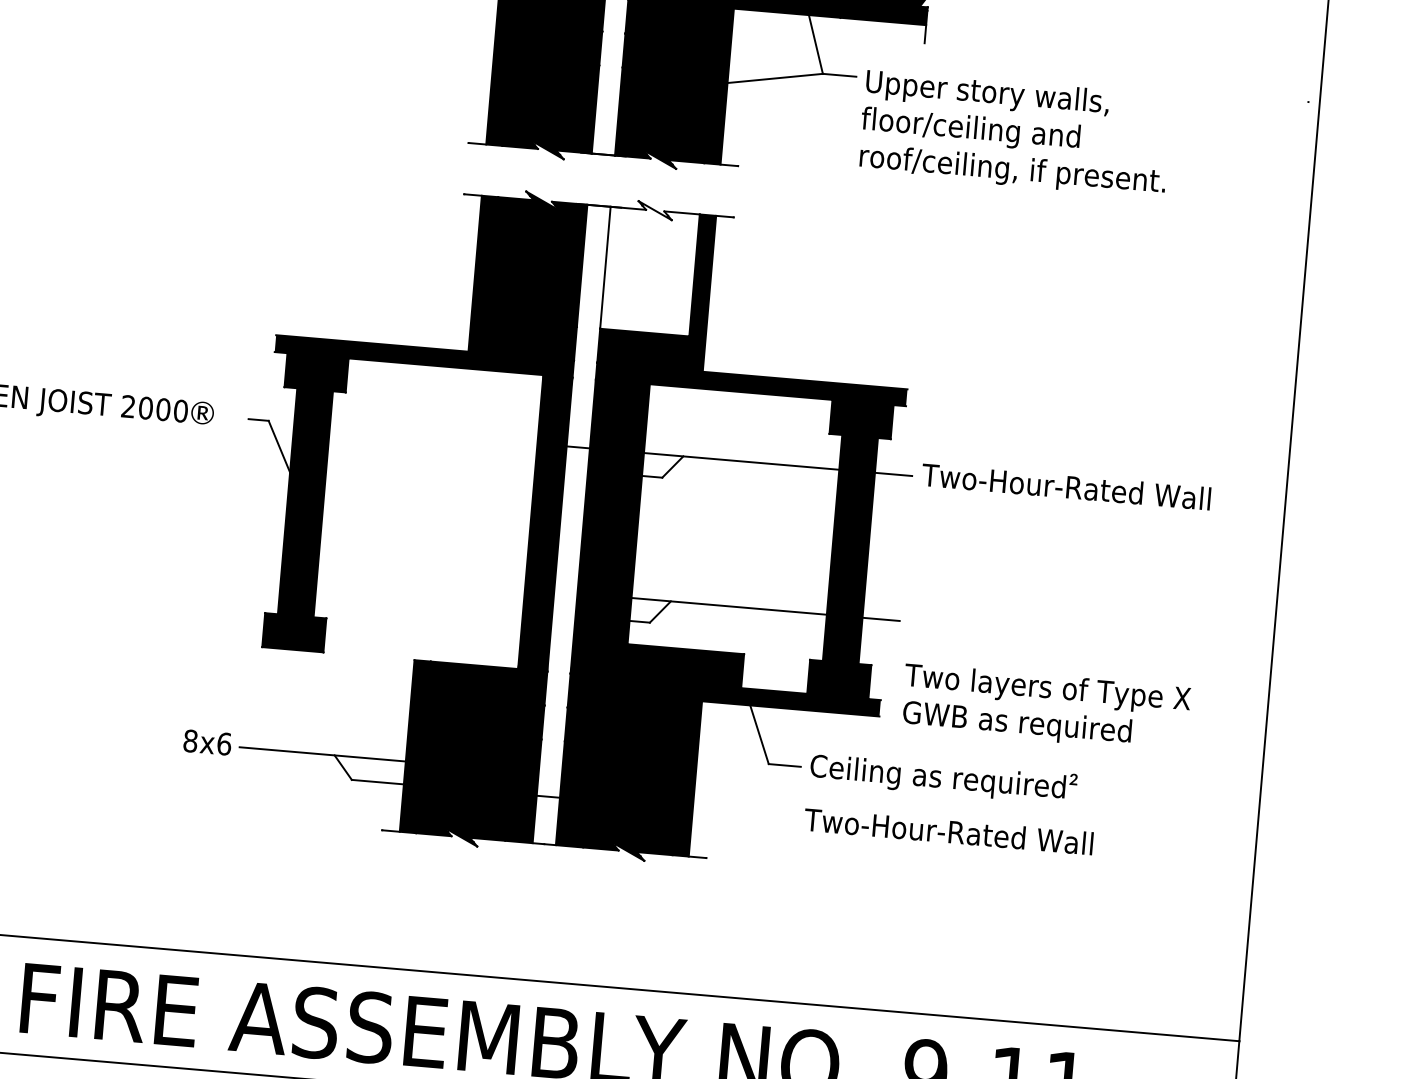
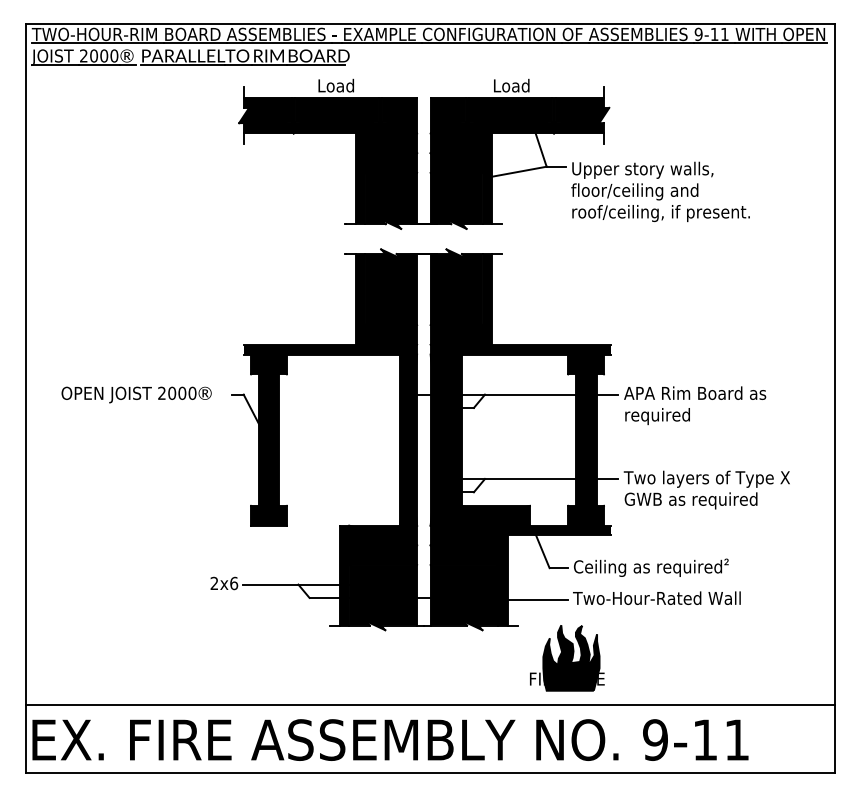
fill: (650, 268) -> (456, 287), added
text: (1064, 507) -> (707, 405), Two-Hour-Rated Wall -> APA Rim Board as required
text: (1045, 707) -> (706, 489), moved
text: (190, 741) -> (214, 583), 8x6 -> 2x6
line: (743, 816) -> (537, 599), added
part: (786, 922) -> (567, 658), added

